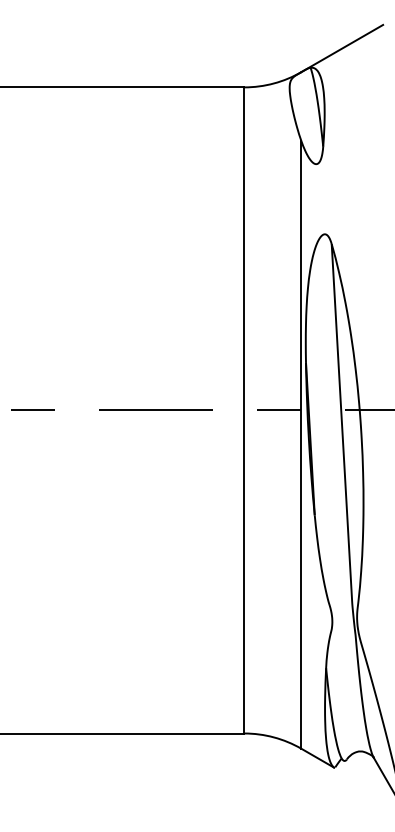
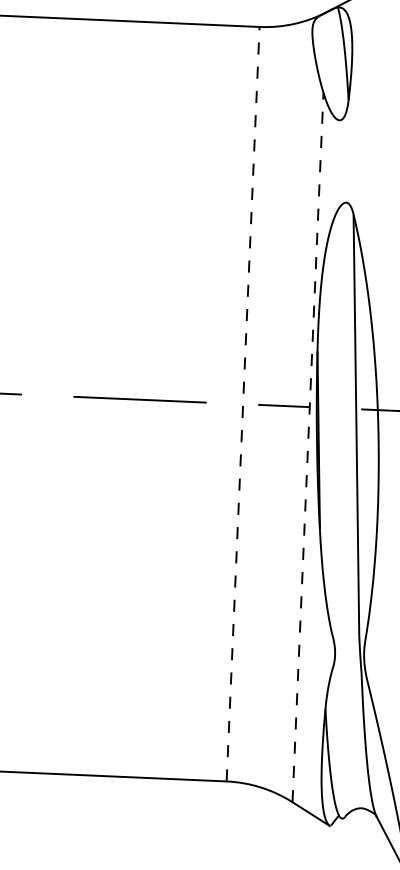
line: (244, 409) -> (243, 403), solid -> dashed
line: (301, 445) -> (308, 448), solid -> dashed

